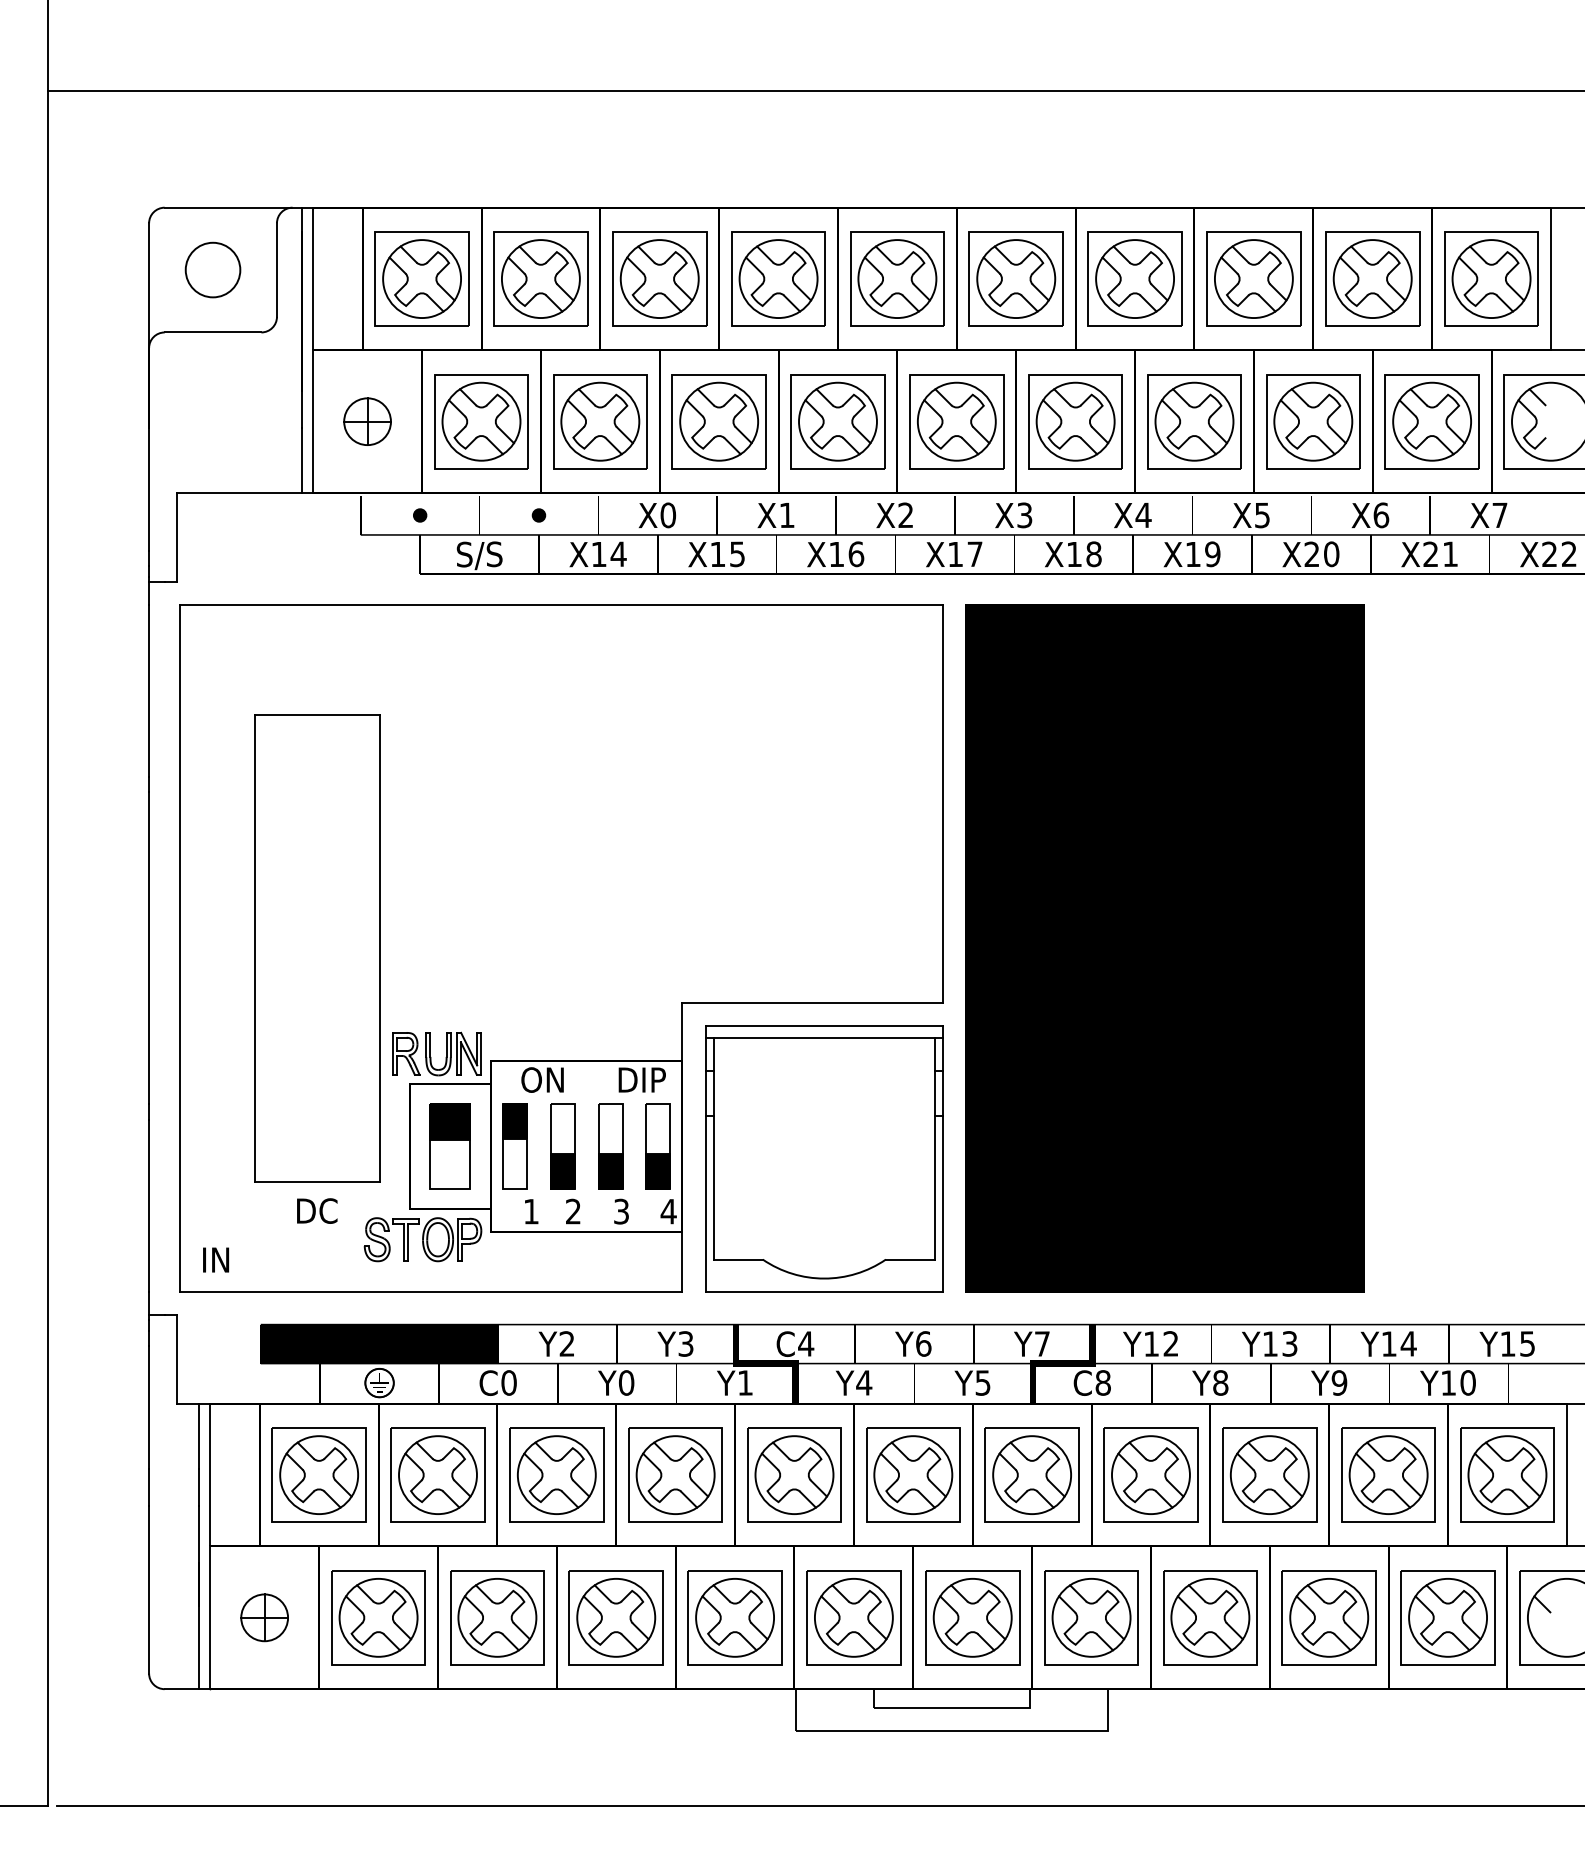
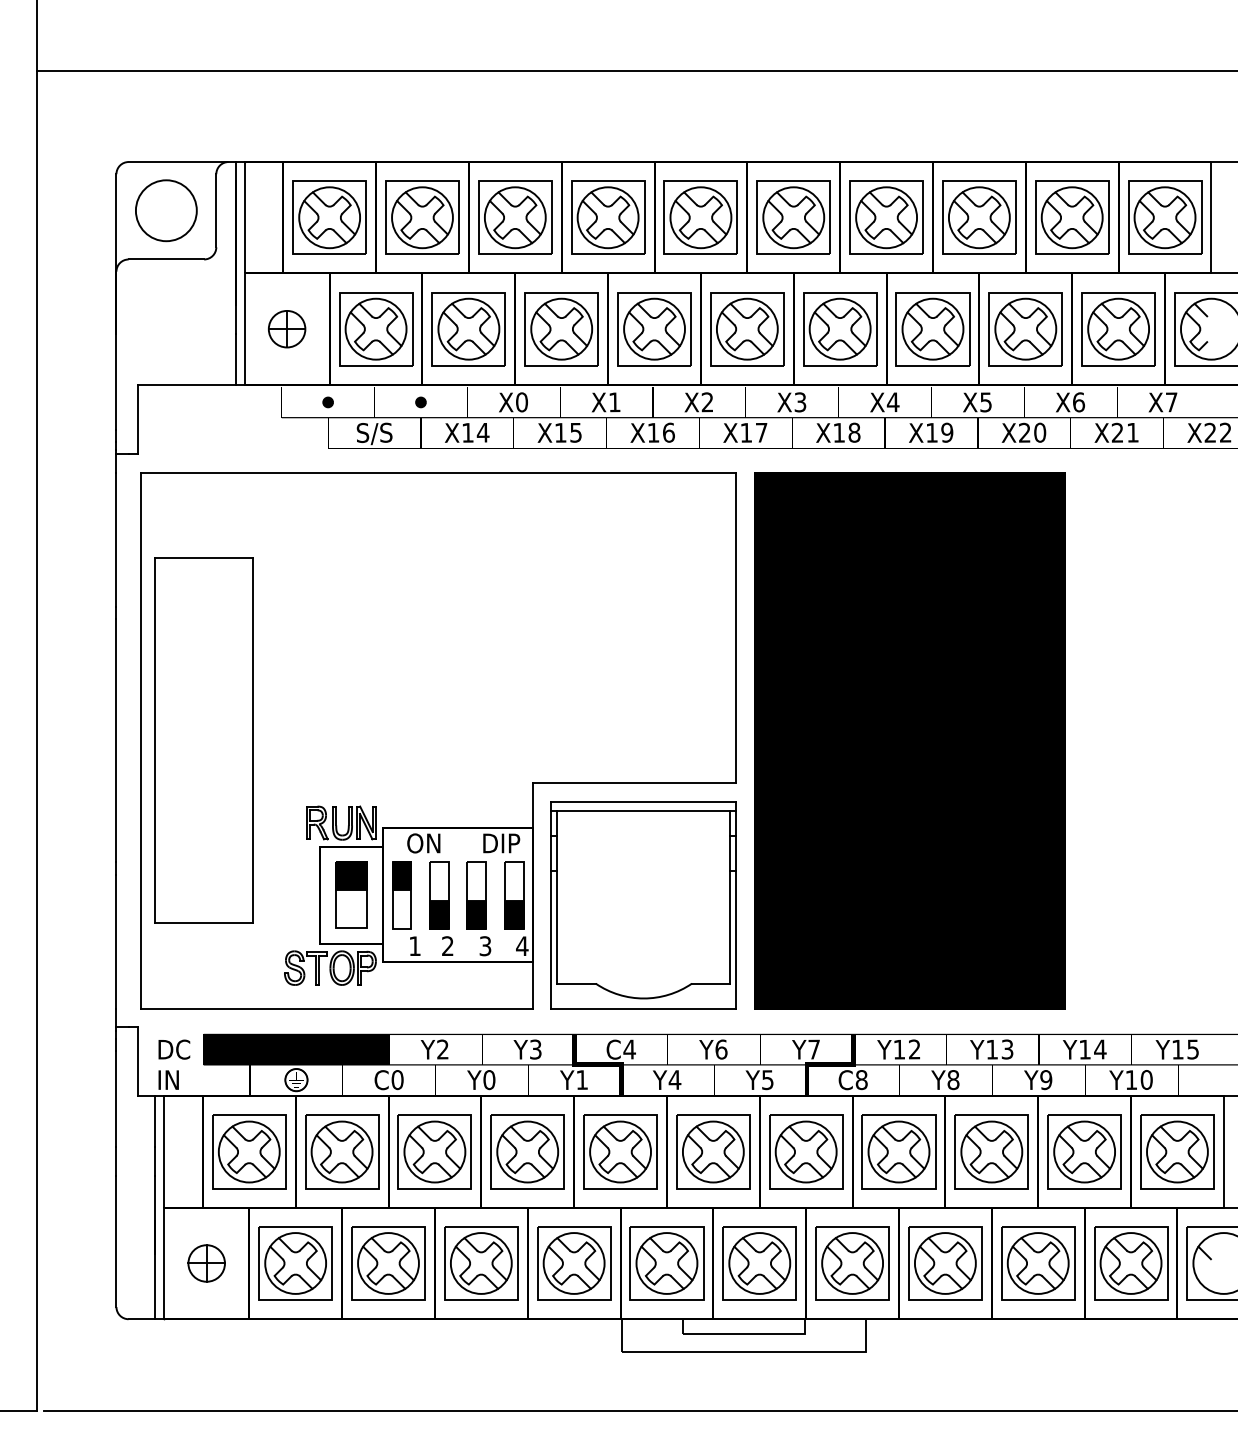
circle: (213, 270) -> (166, 211), size x1.43
part: (317, 948) -> (204, 740), moved
text: (317, 1210) -> (174, 1049), moved
text: (215, 1259) -> (168, 1079), moved

